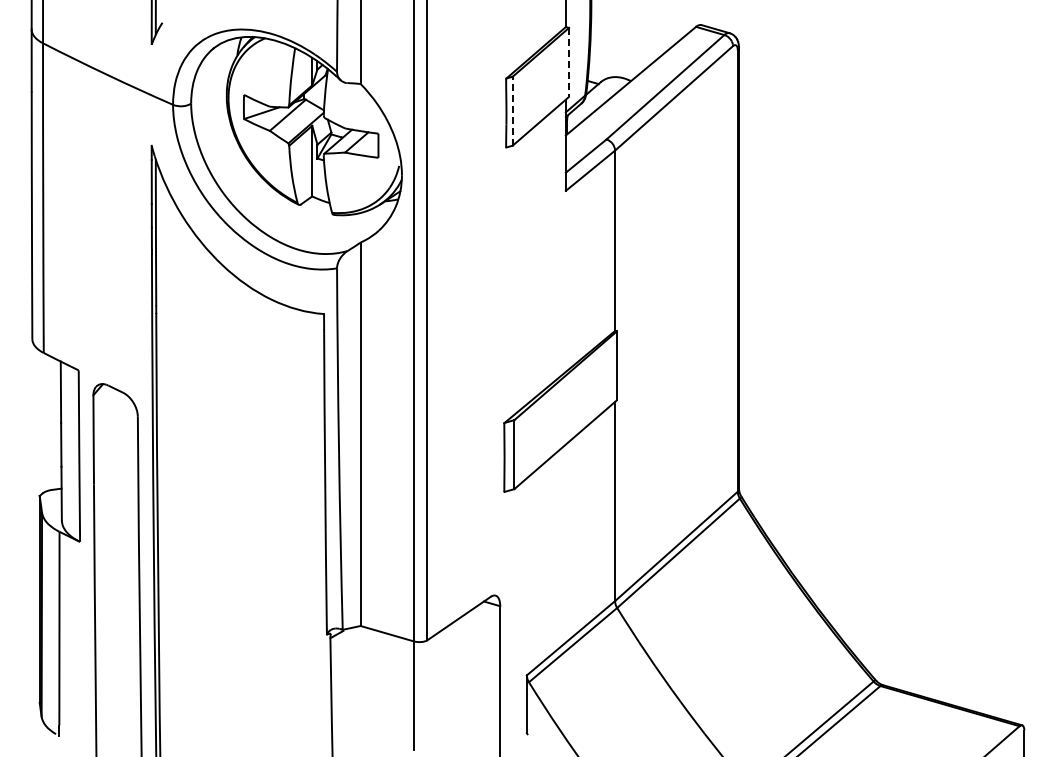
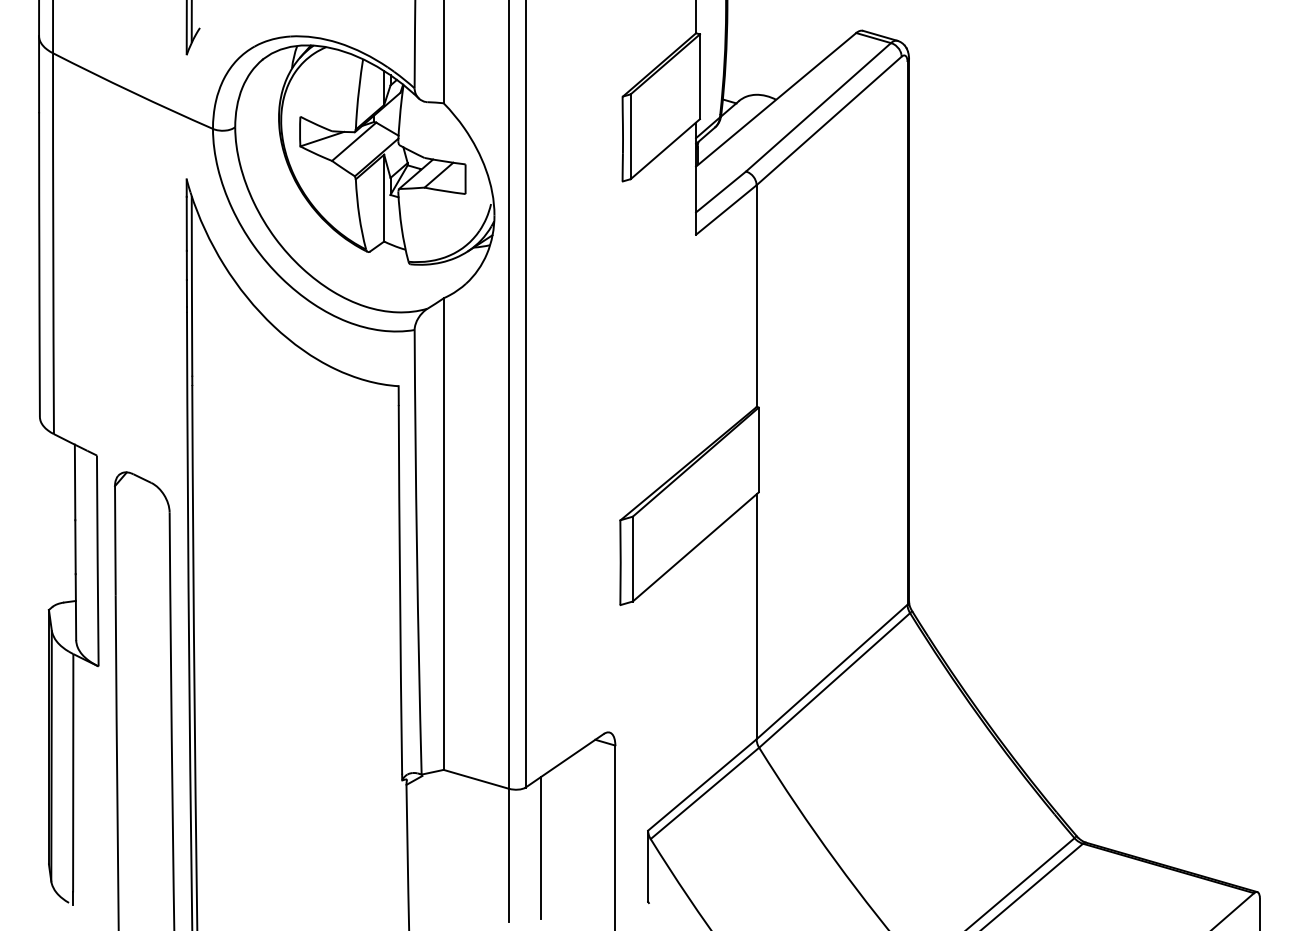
line: (569, 62) -> (700, 76), dashed -> solid
line: (512, 110) -> (630, 135), dashed -> solid
line: (439, 688) -> (540, 846), added

